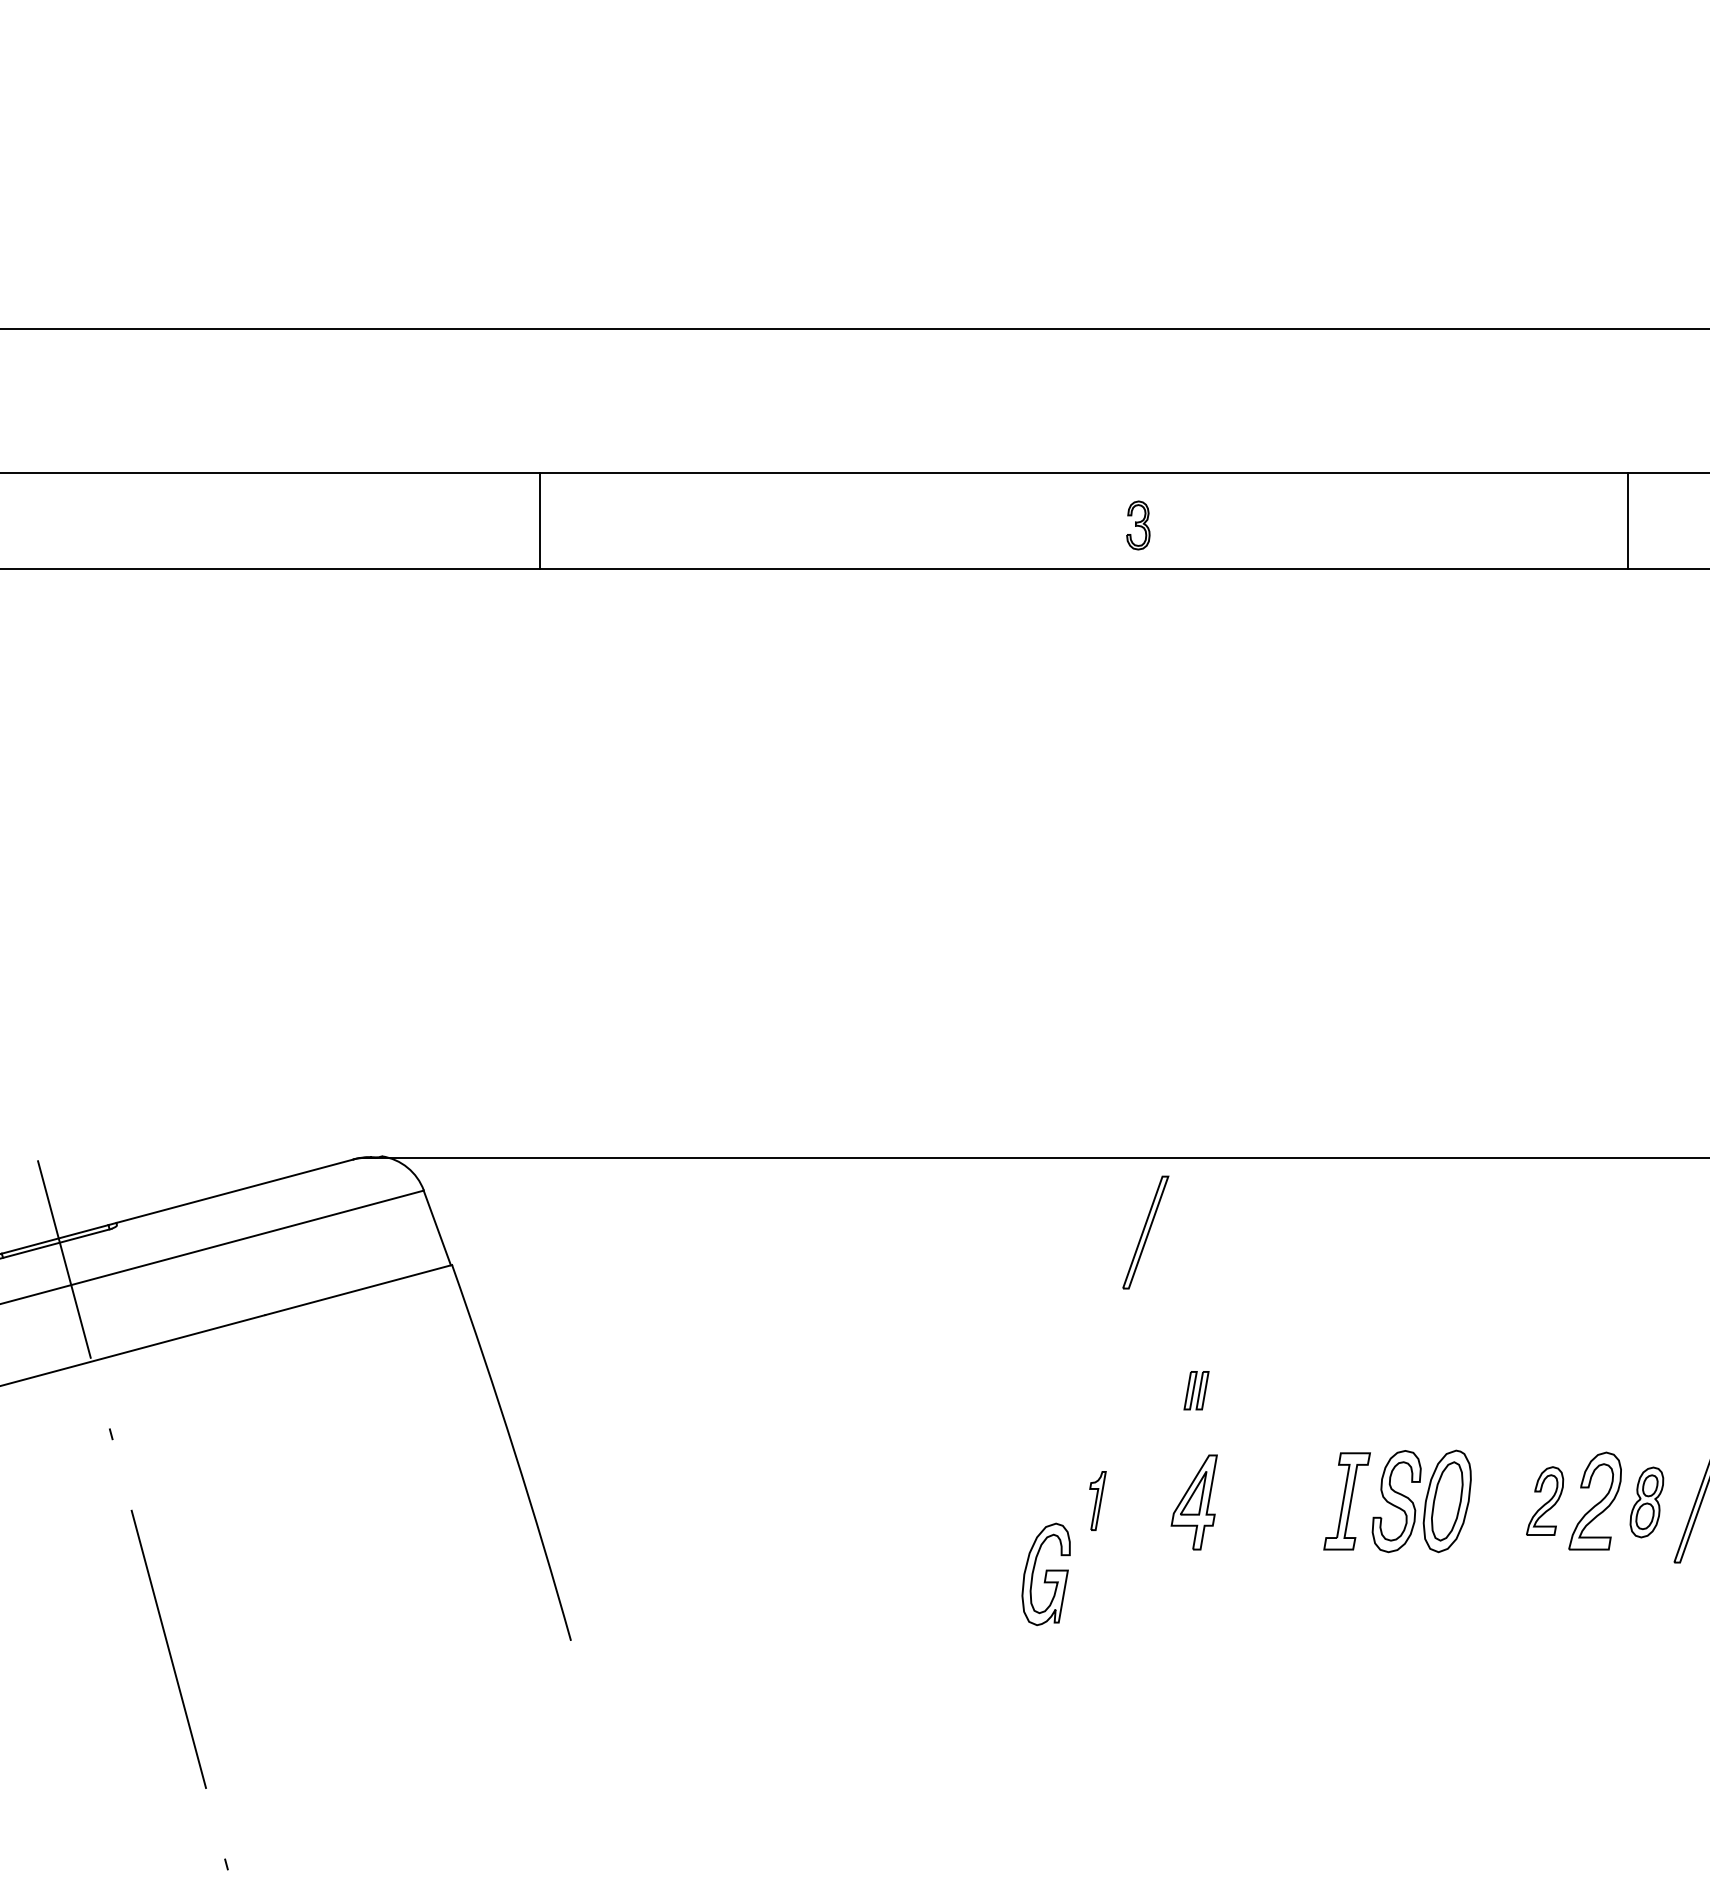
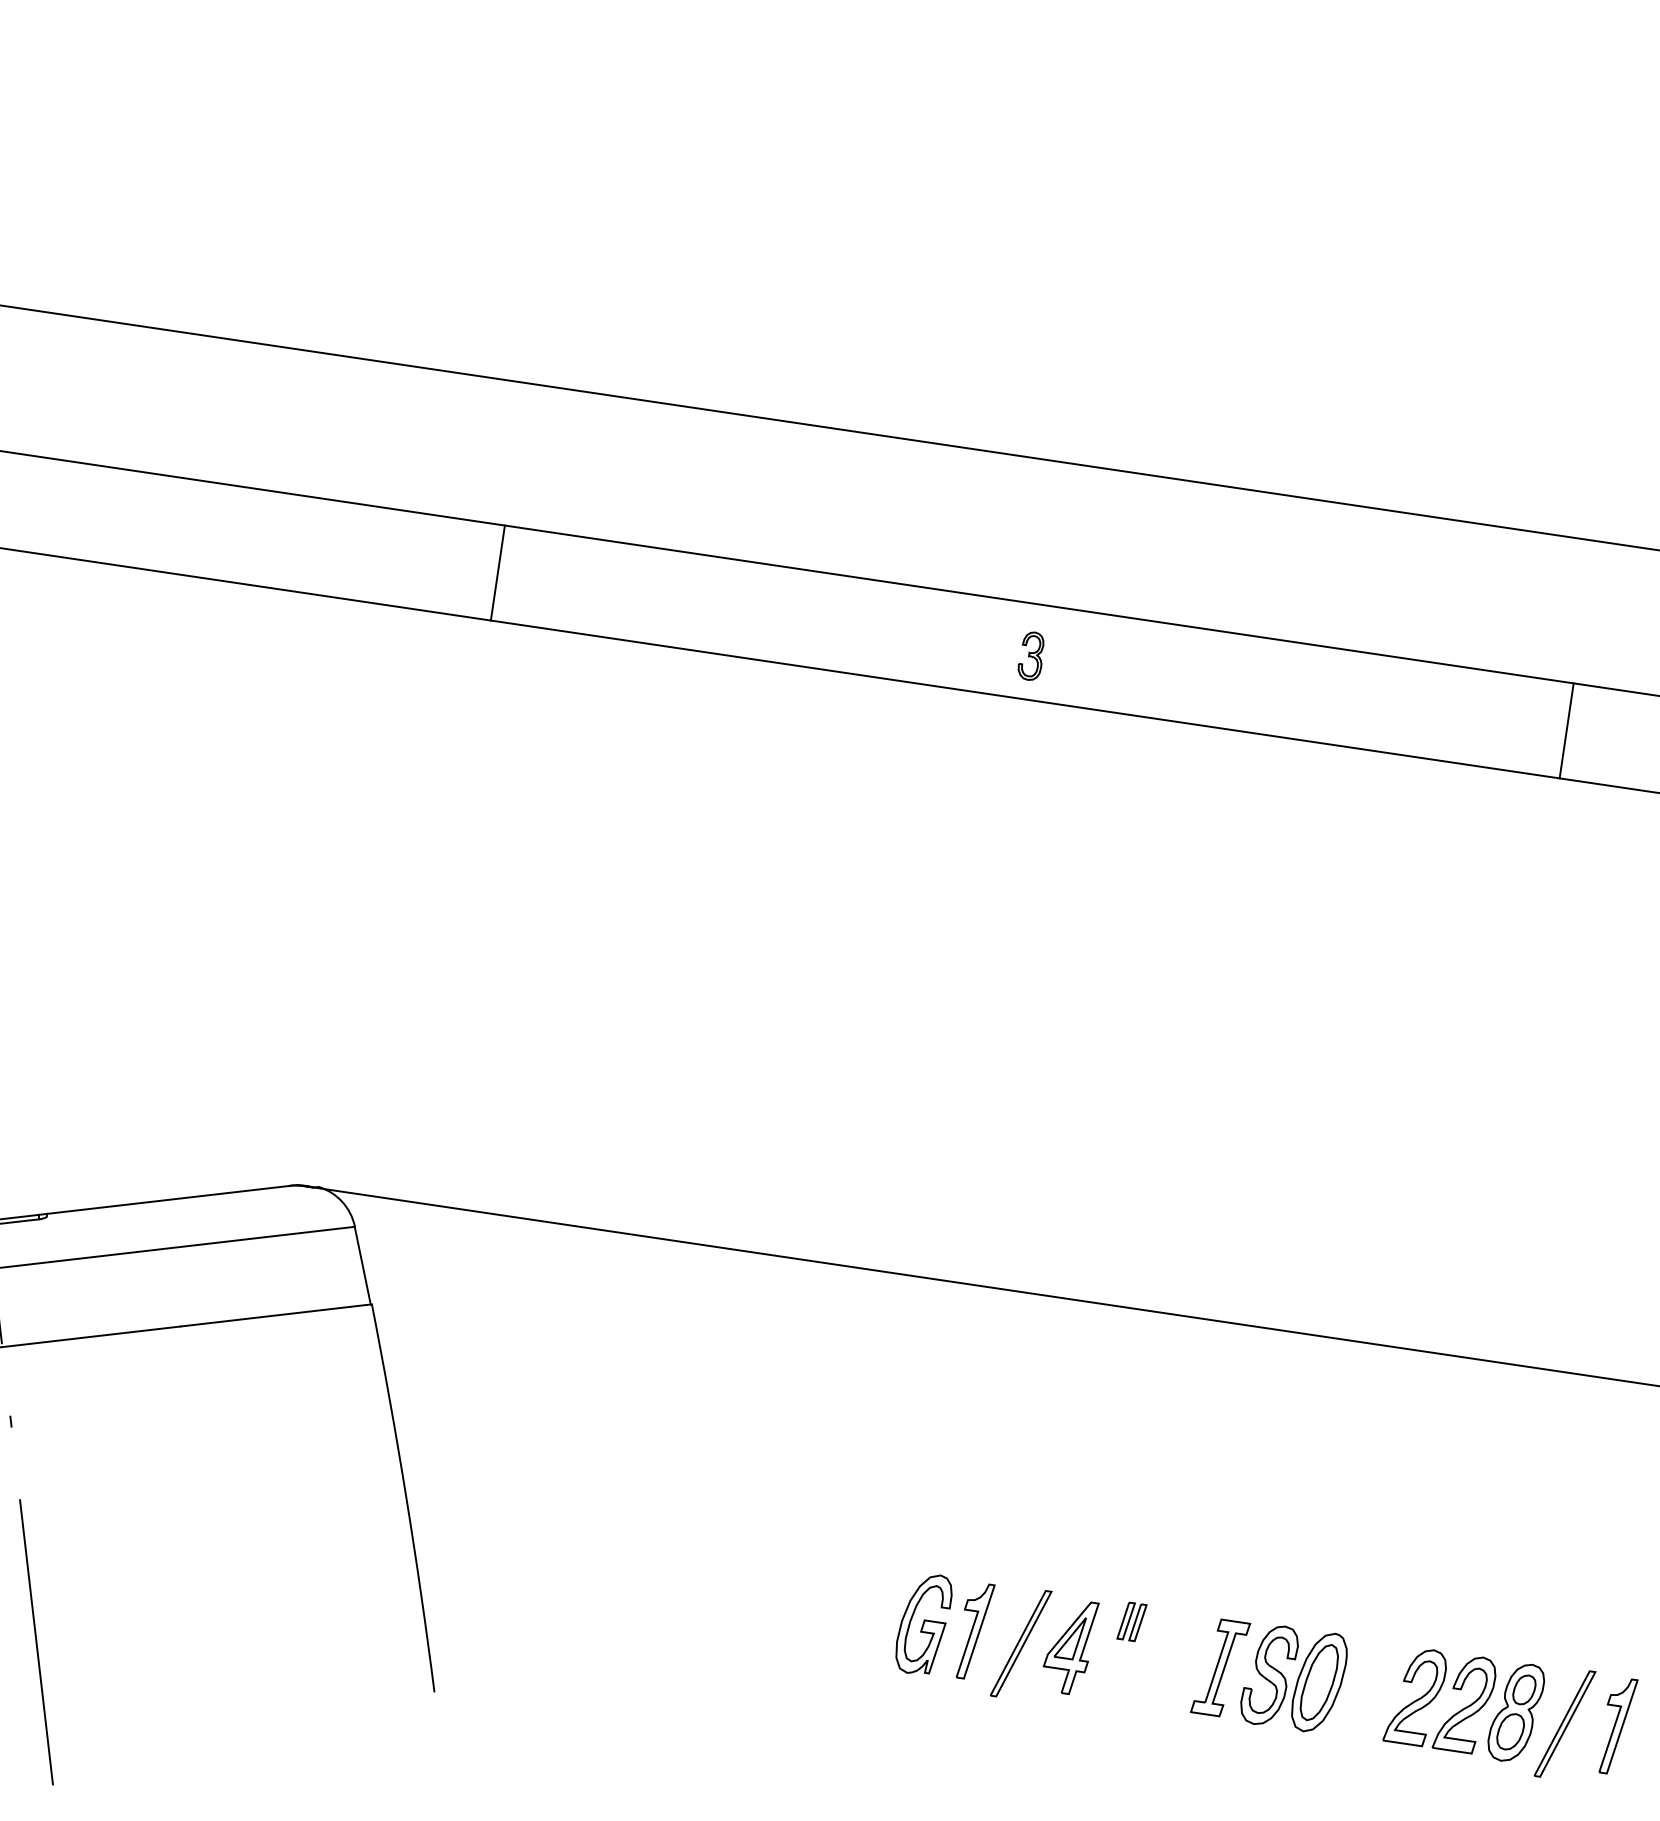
line: (539, 521) -> (497, 573), moved
line: (1628, 521) -> (1566, 731), moved
part: (1138, 525) -> (1031, 656), moved
part: (1145, 1232) -> (1020, 1643), moved
part: (1196, 1390) -> (1131, 1621), moved
part: (1097, 1500) -> (974, 1630), size x1.67
part: (1544, 1500) -> (1415, 1695), size x1.43
part: (1646, 1502) -> (1515, 1712), size x1.43
part: (1045, 1574) -> (922, 1624), moved

